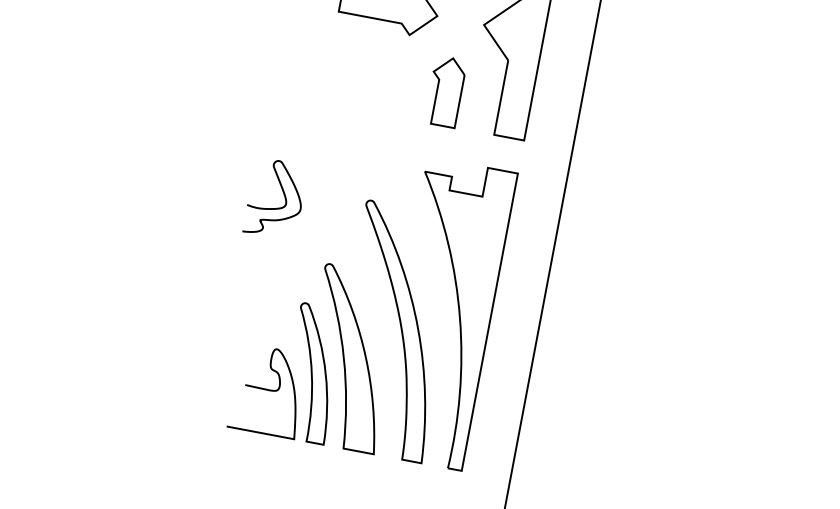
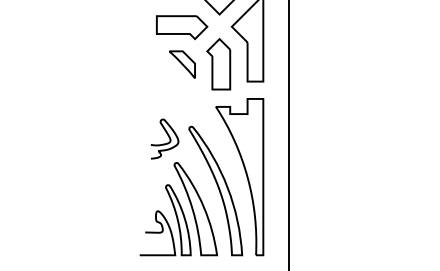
part: (376, 78) -> (182, 64), added
part: (445, 91) -> (218, 64), size x1.43
curve: (283, 197) -> (168, 137), moved

